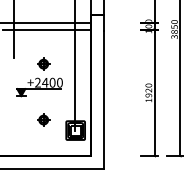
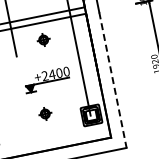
part: (43, 63) -> (43, 39), moved
line: (103, 100) -> (112, 80), solid -> dashed
part: (43, 119) -> (45, 113), moved

